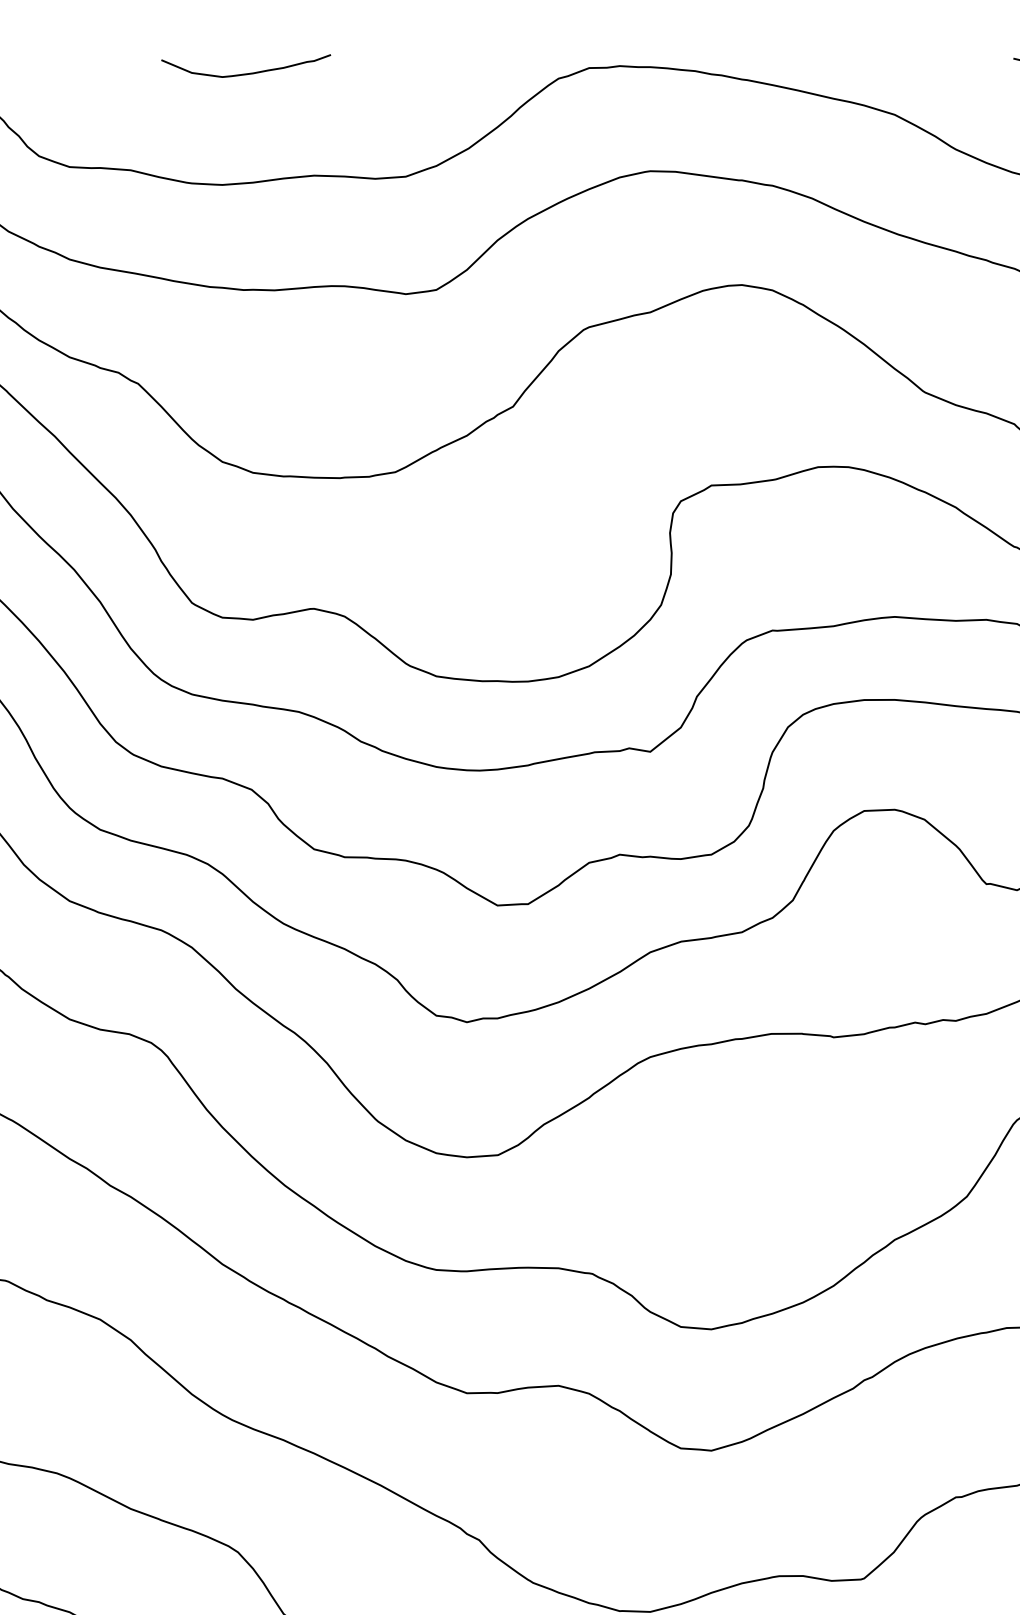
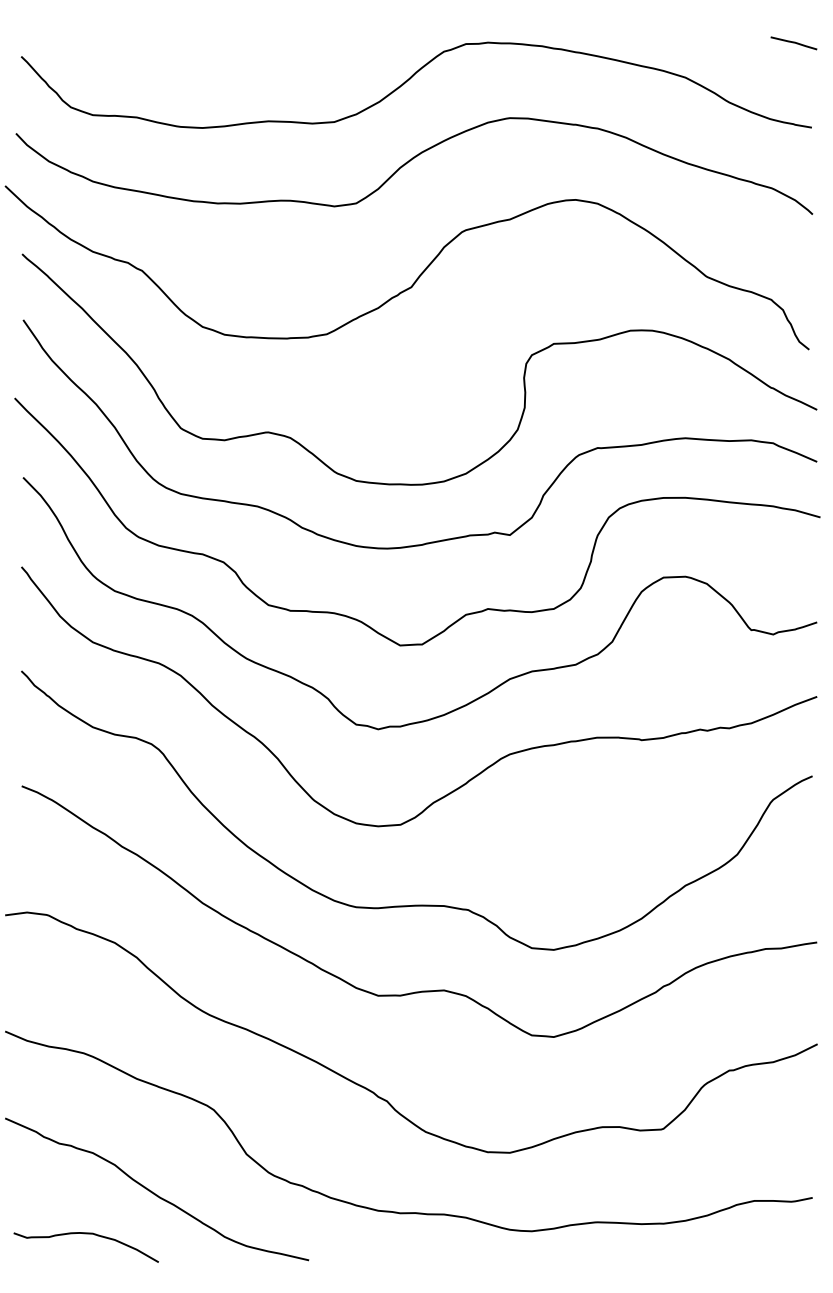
curve: (245, 72) -> (219, 47), removed

